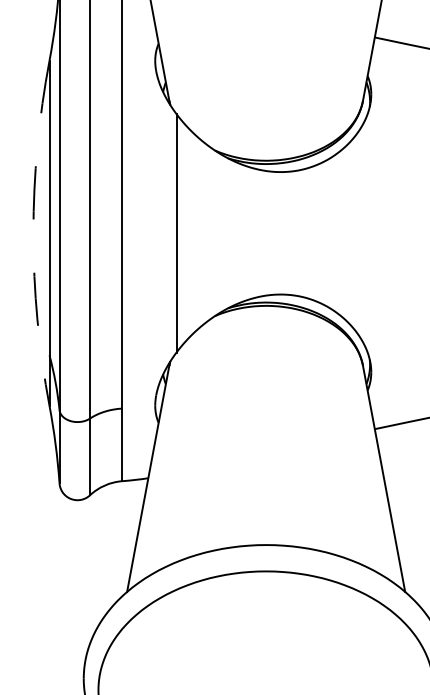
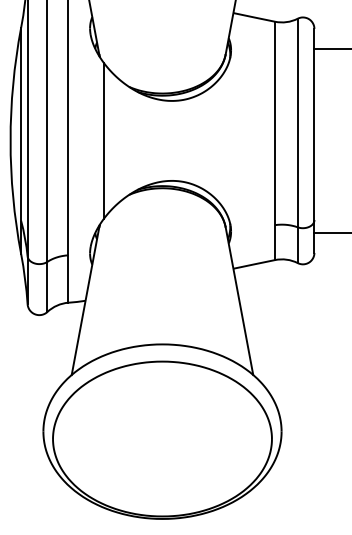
arc: (33, 232) -> (10, 140), dashed -> solid

